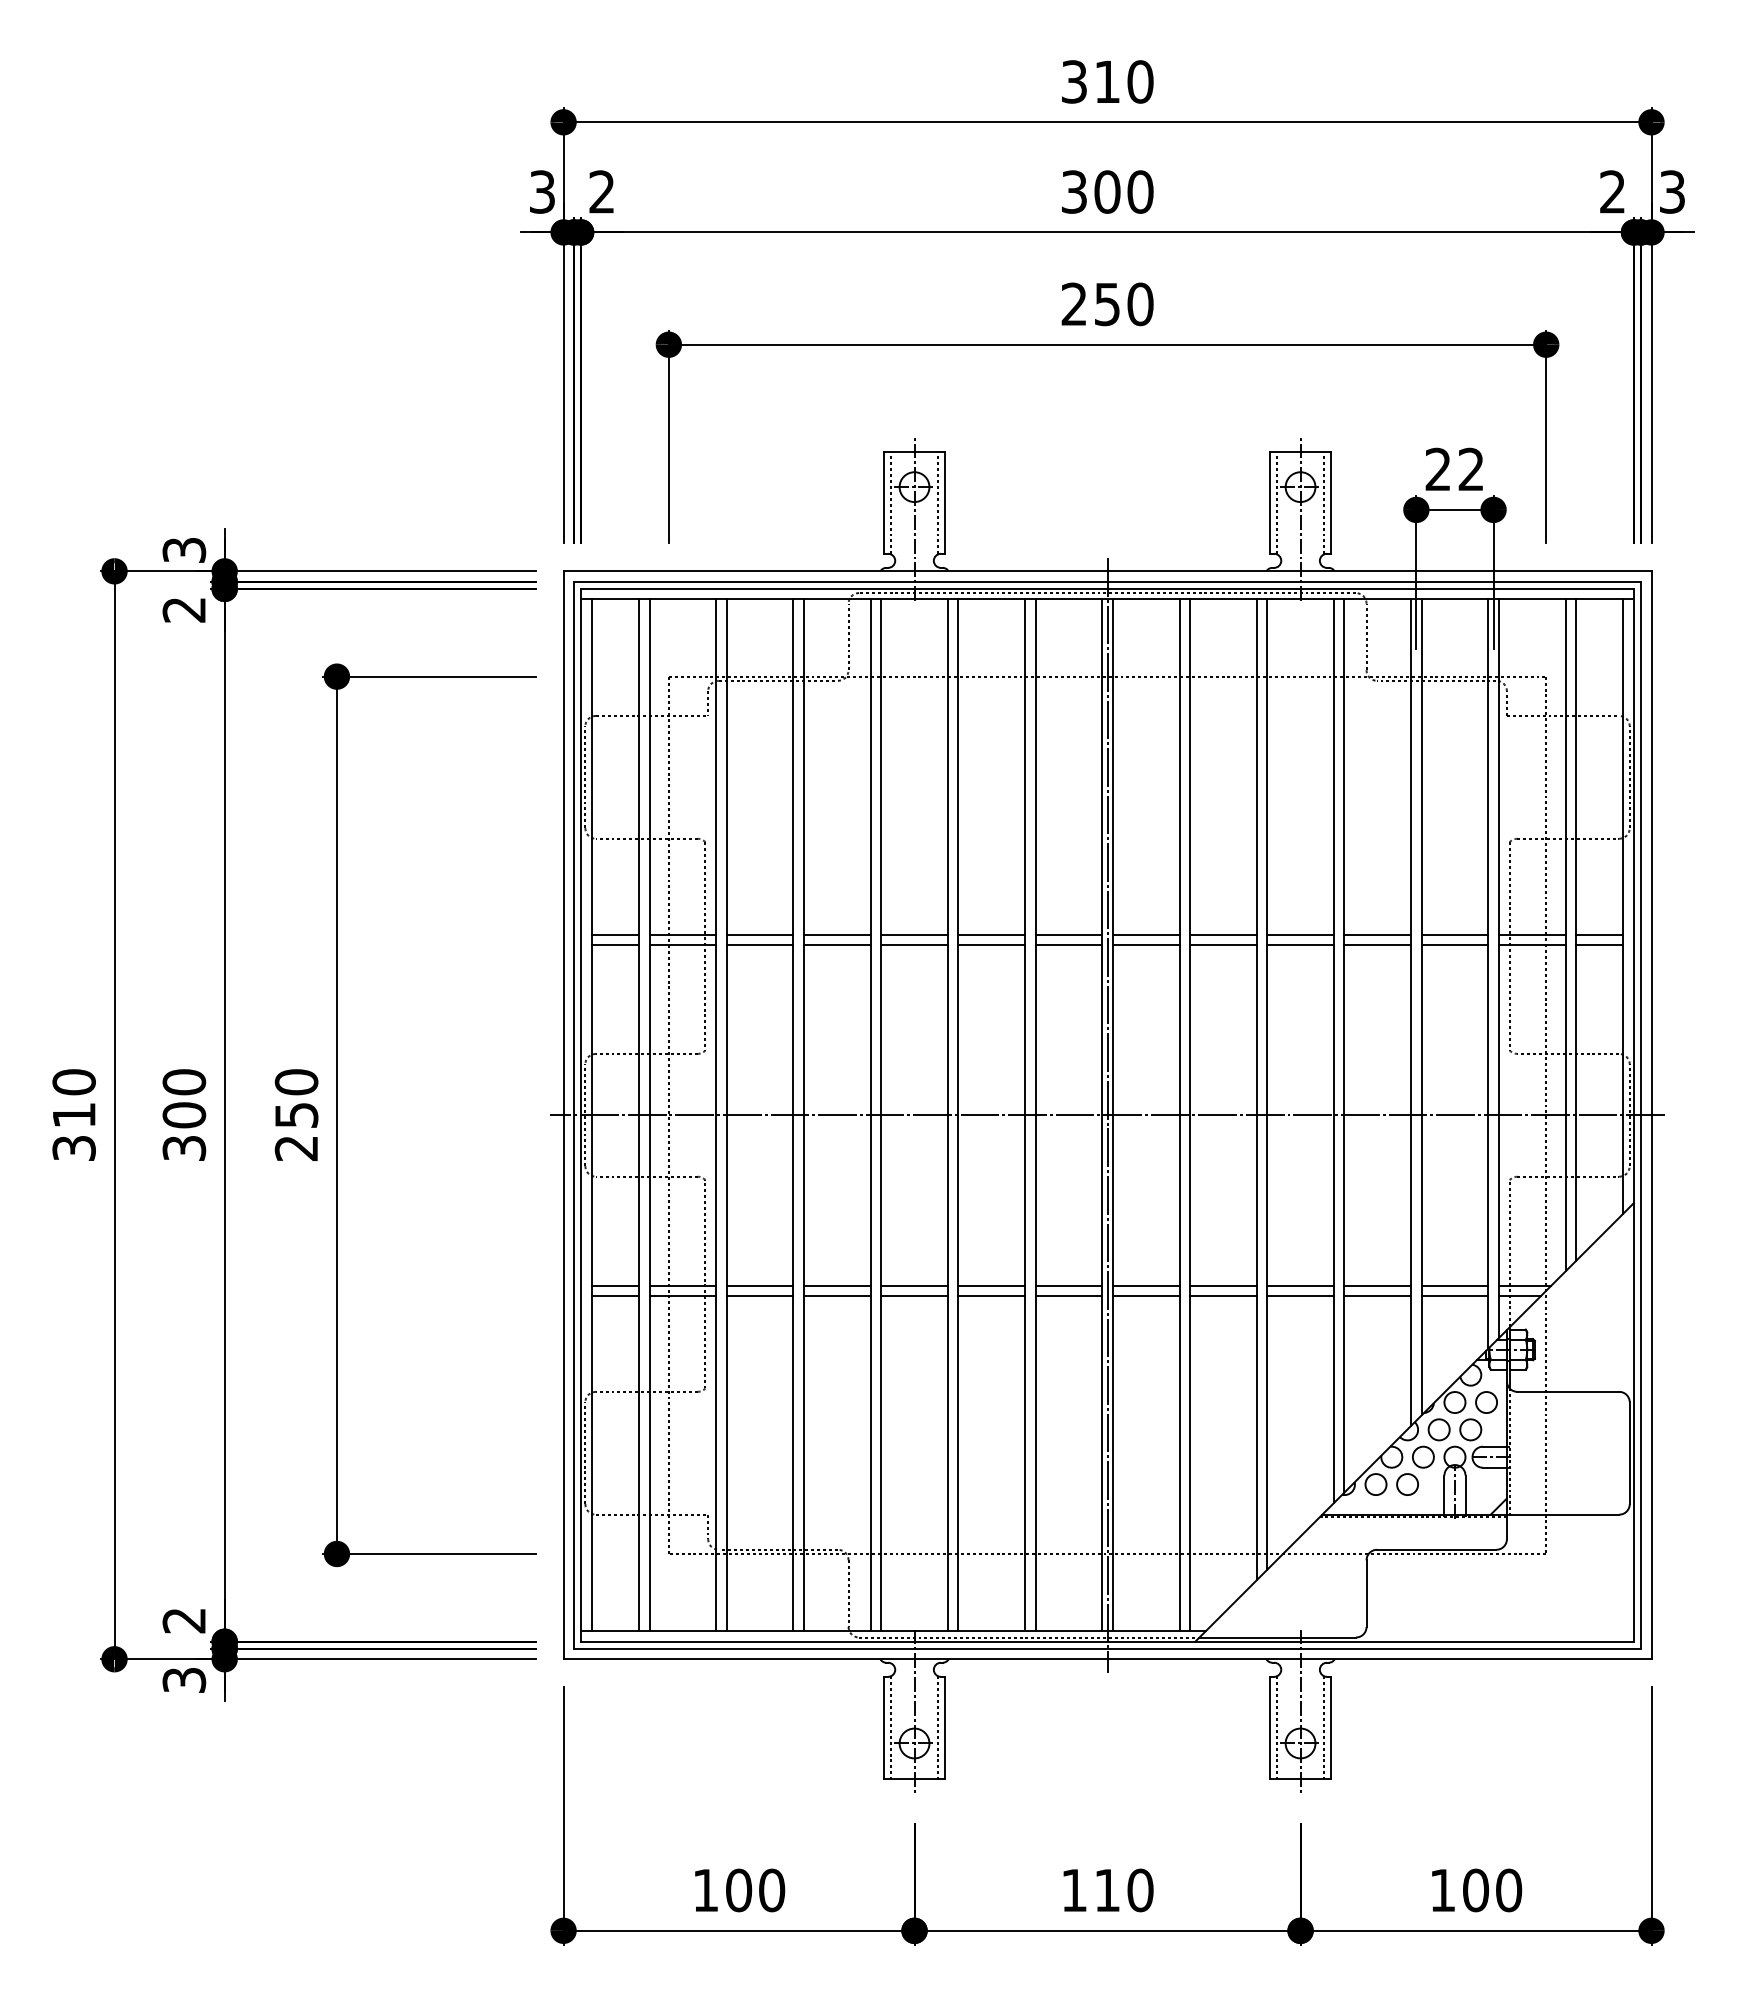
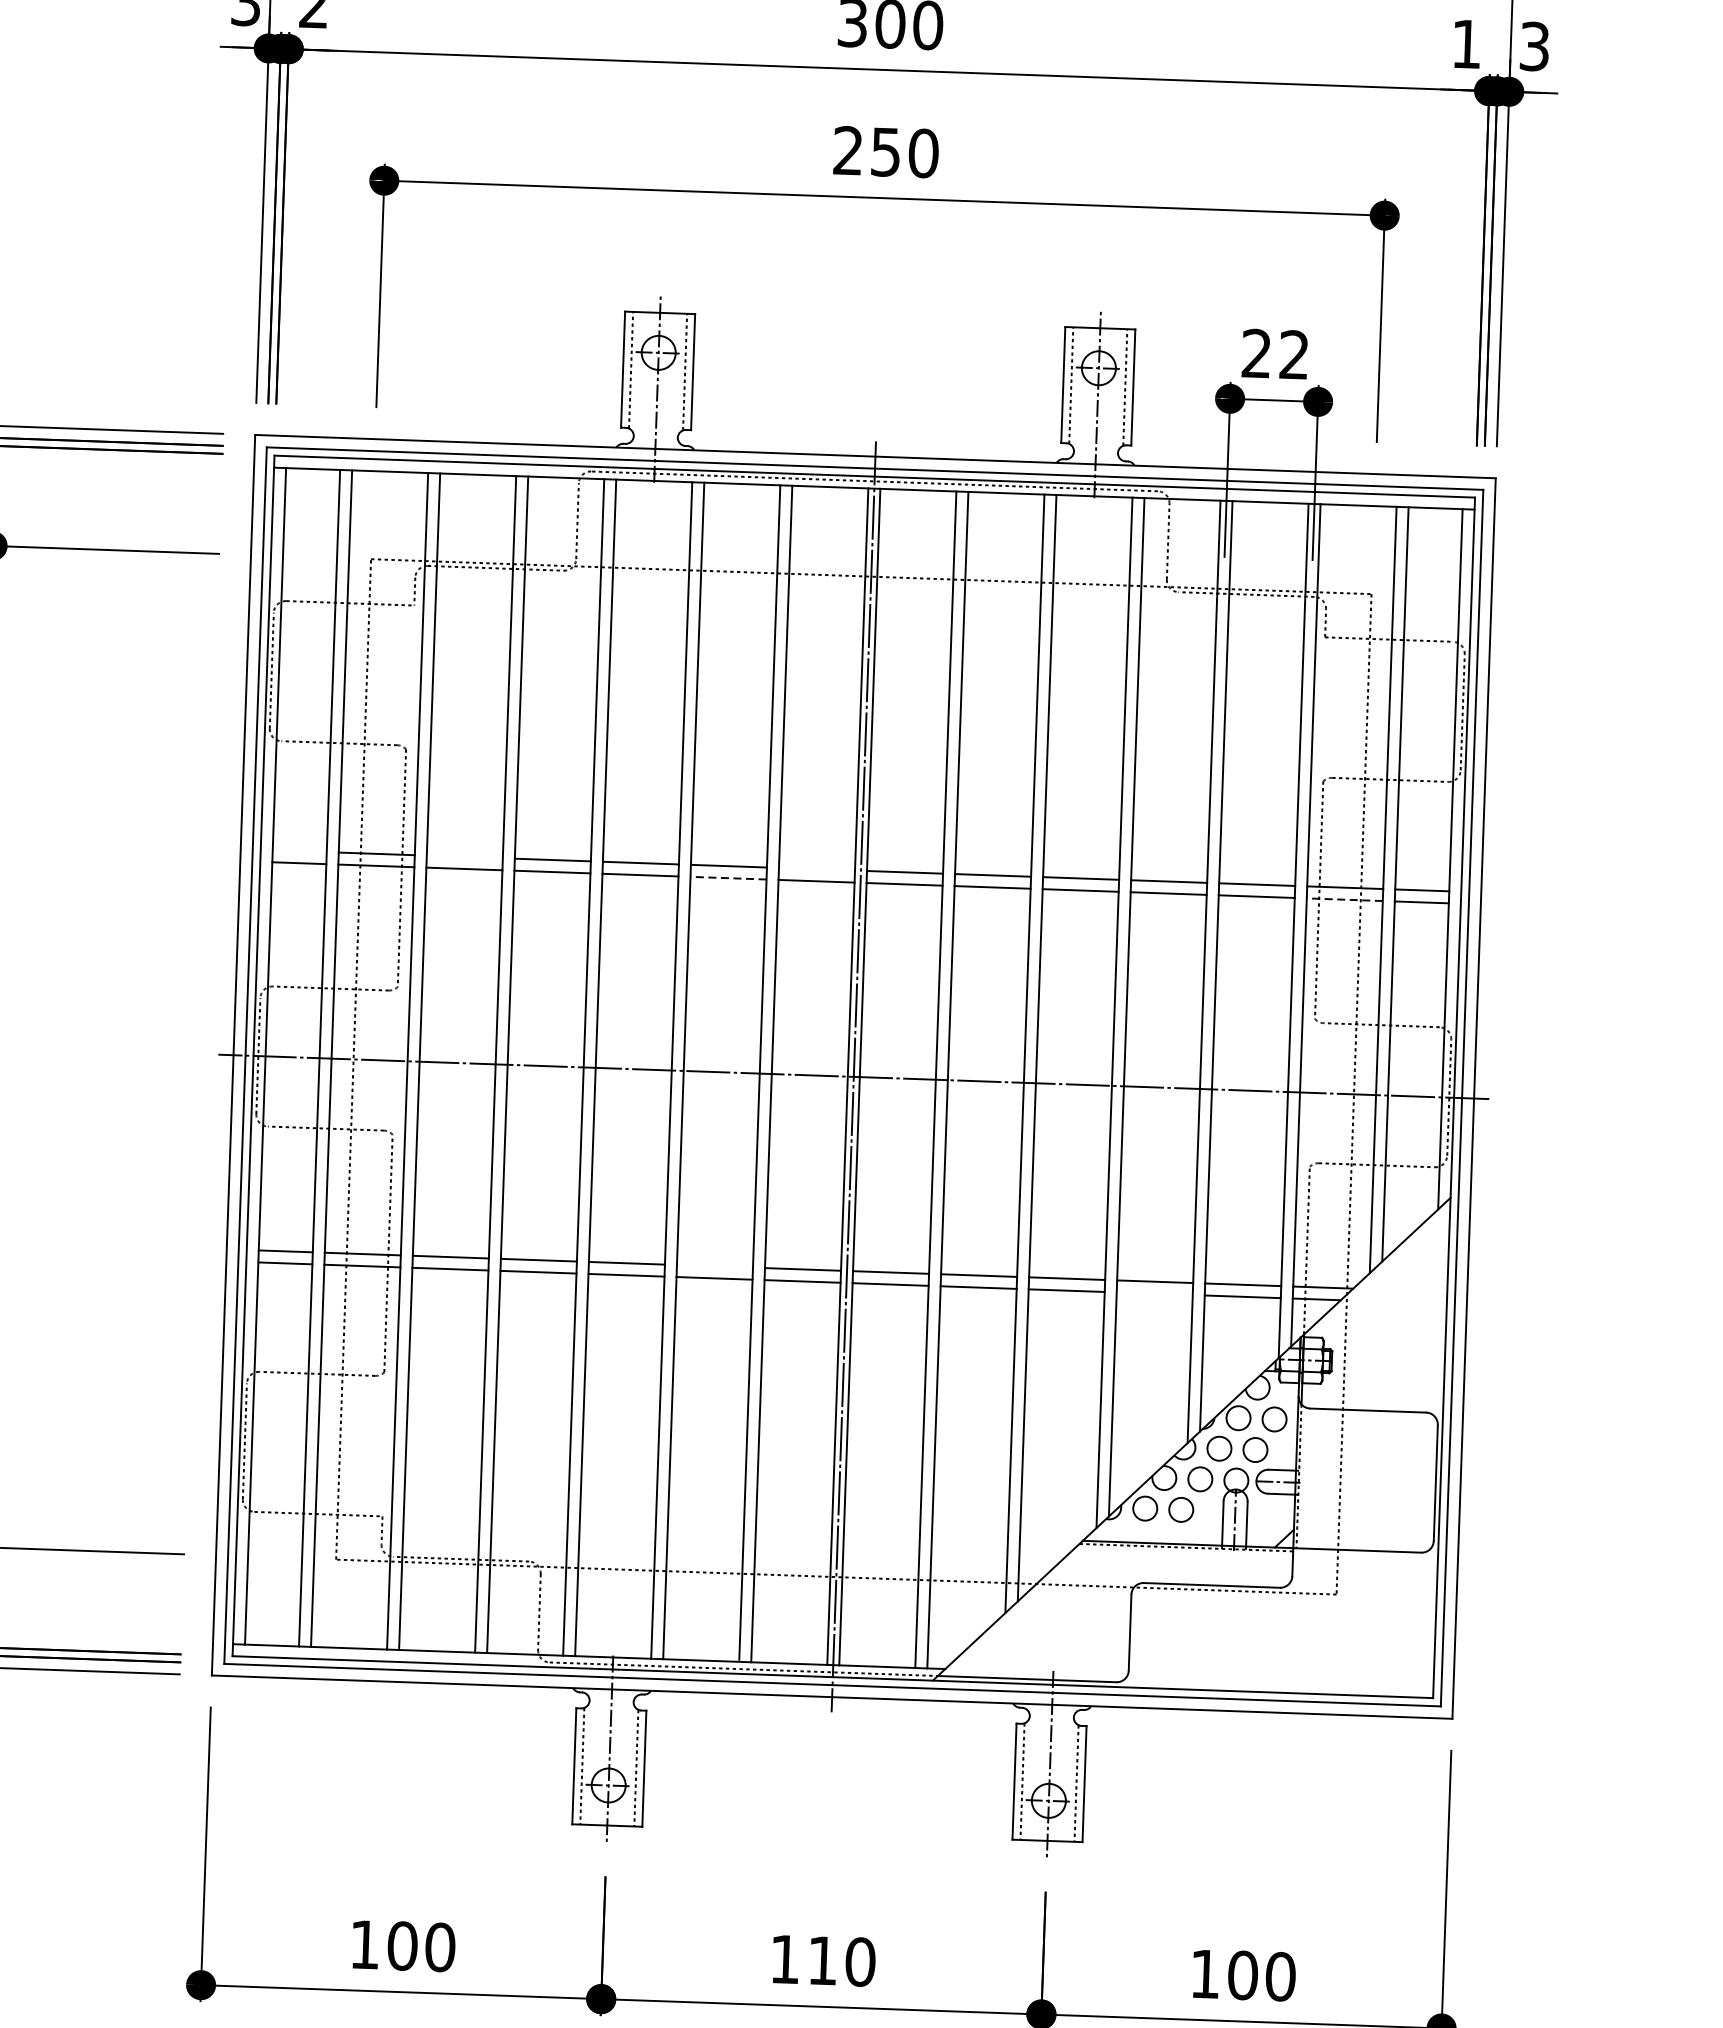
text: (1612, 191) -> (1466, 43), 2 -> 1
line: (615, 934) -> (299, 851), removed
line: (759, 934) -> (464, 856), removed
line: (1068, 934) -> (816, 869), removed
line: (991, 945) -> (728, 878), solid -> dashed
line: (1531, 945) -> (1344, 900), solid -> dashed
line: (991, 1285) -> (714, 1266), removed
line: (1377, 1296) -> (1154, 1294), removed

